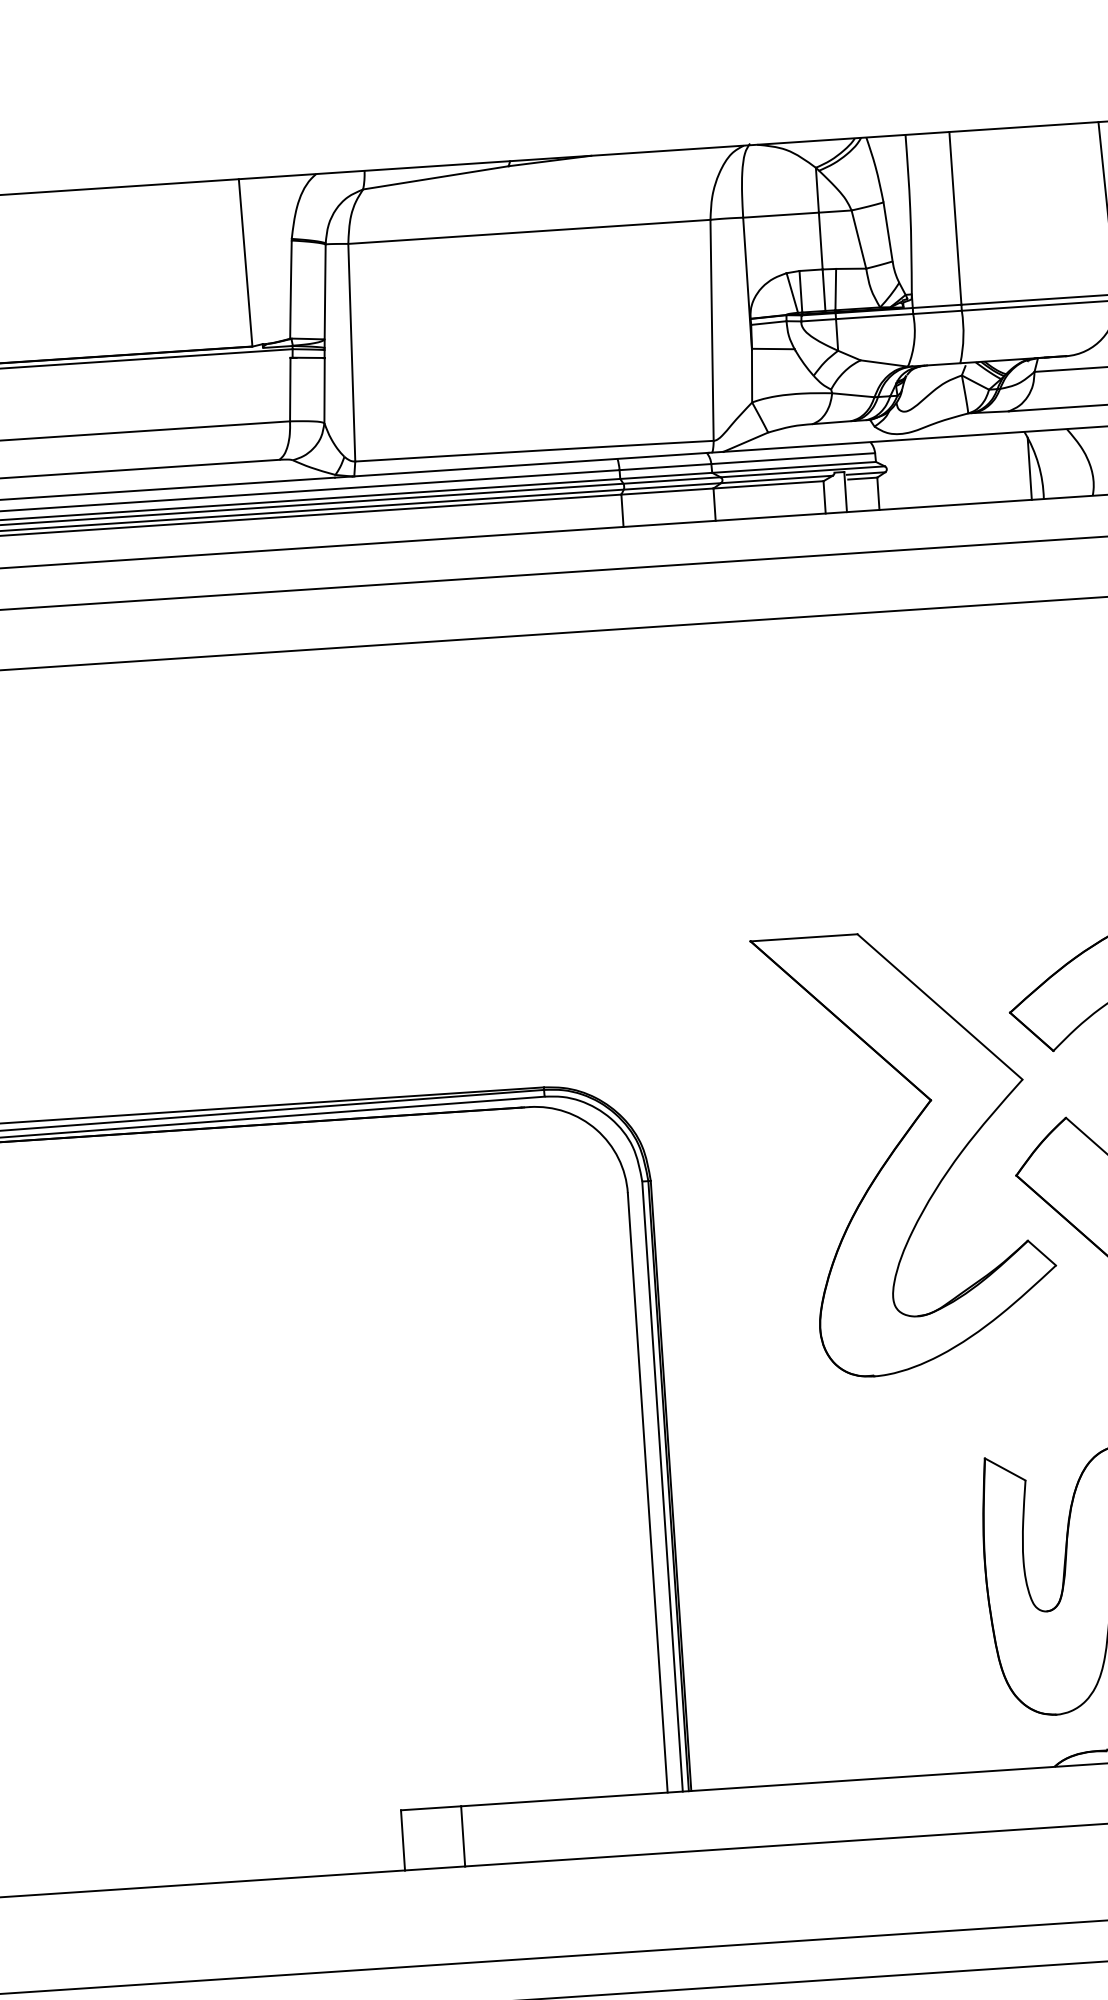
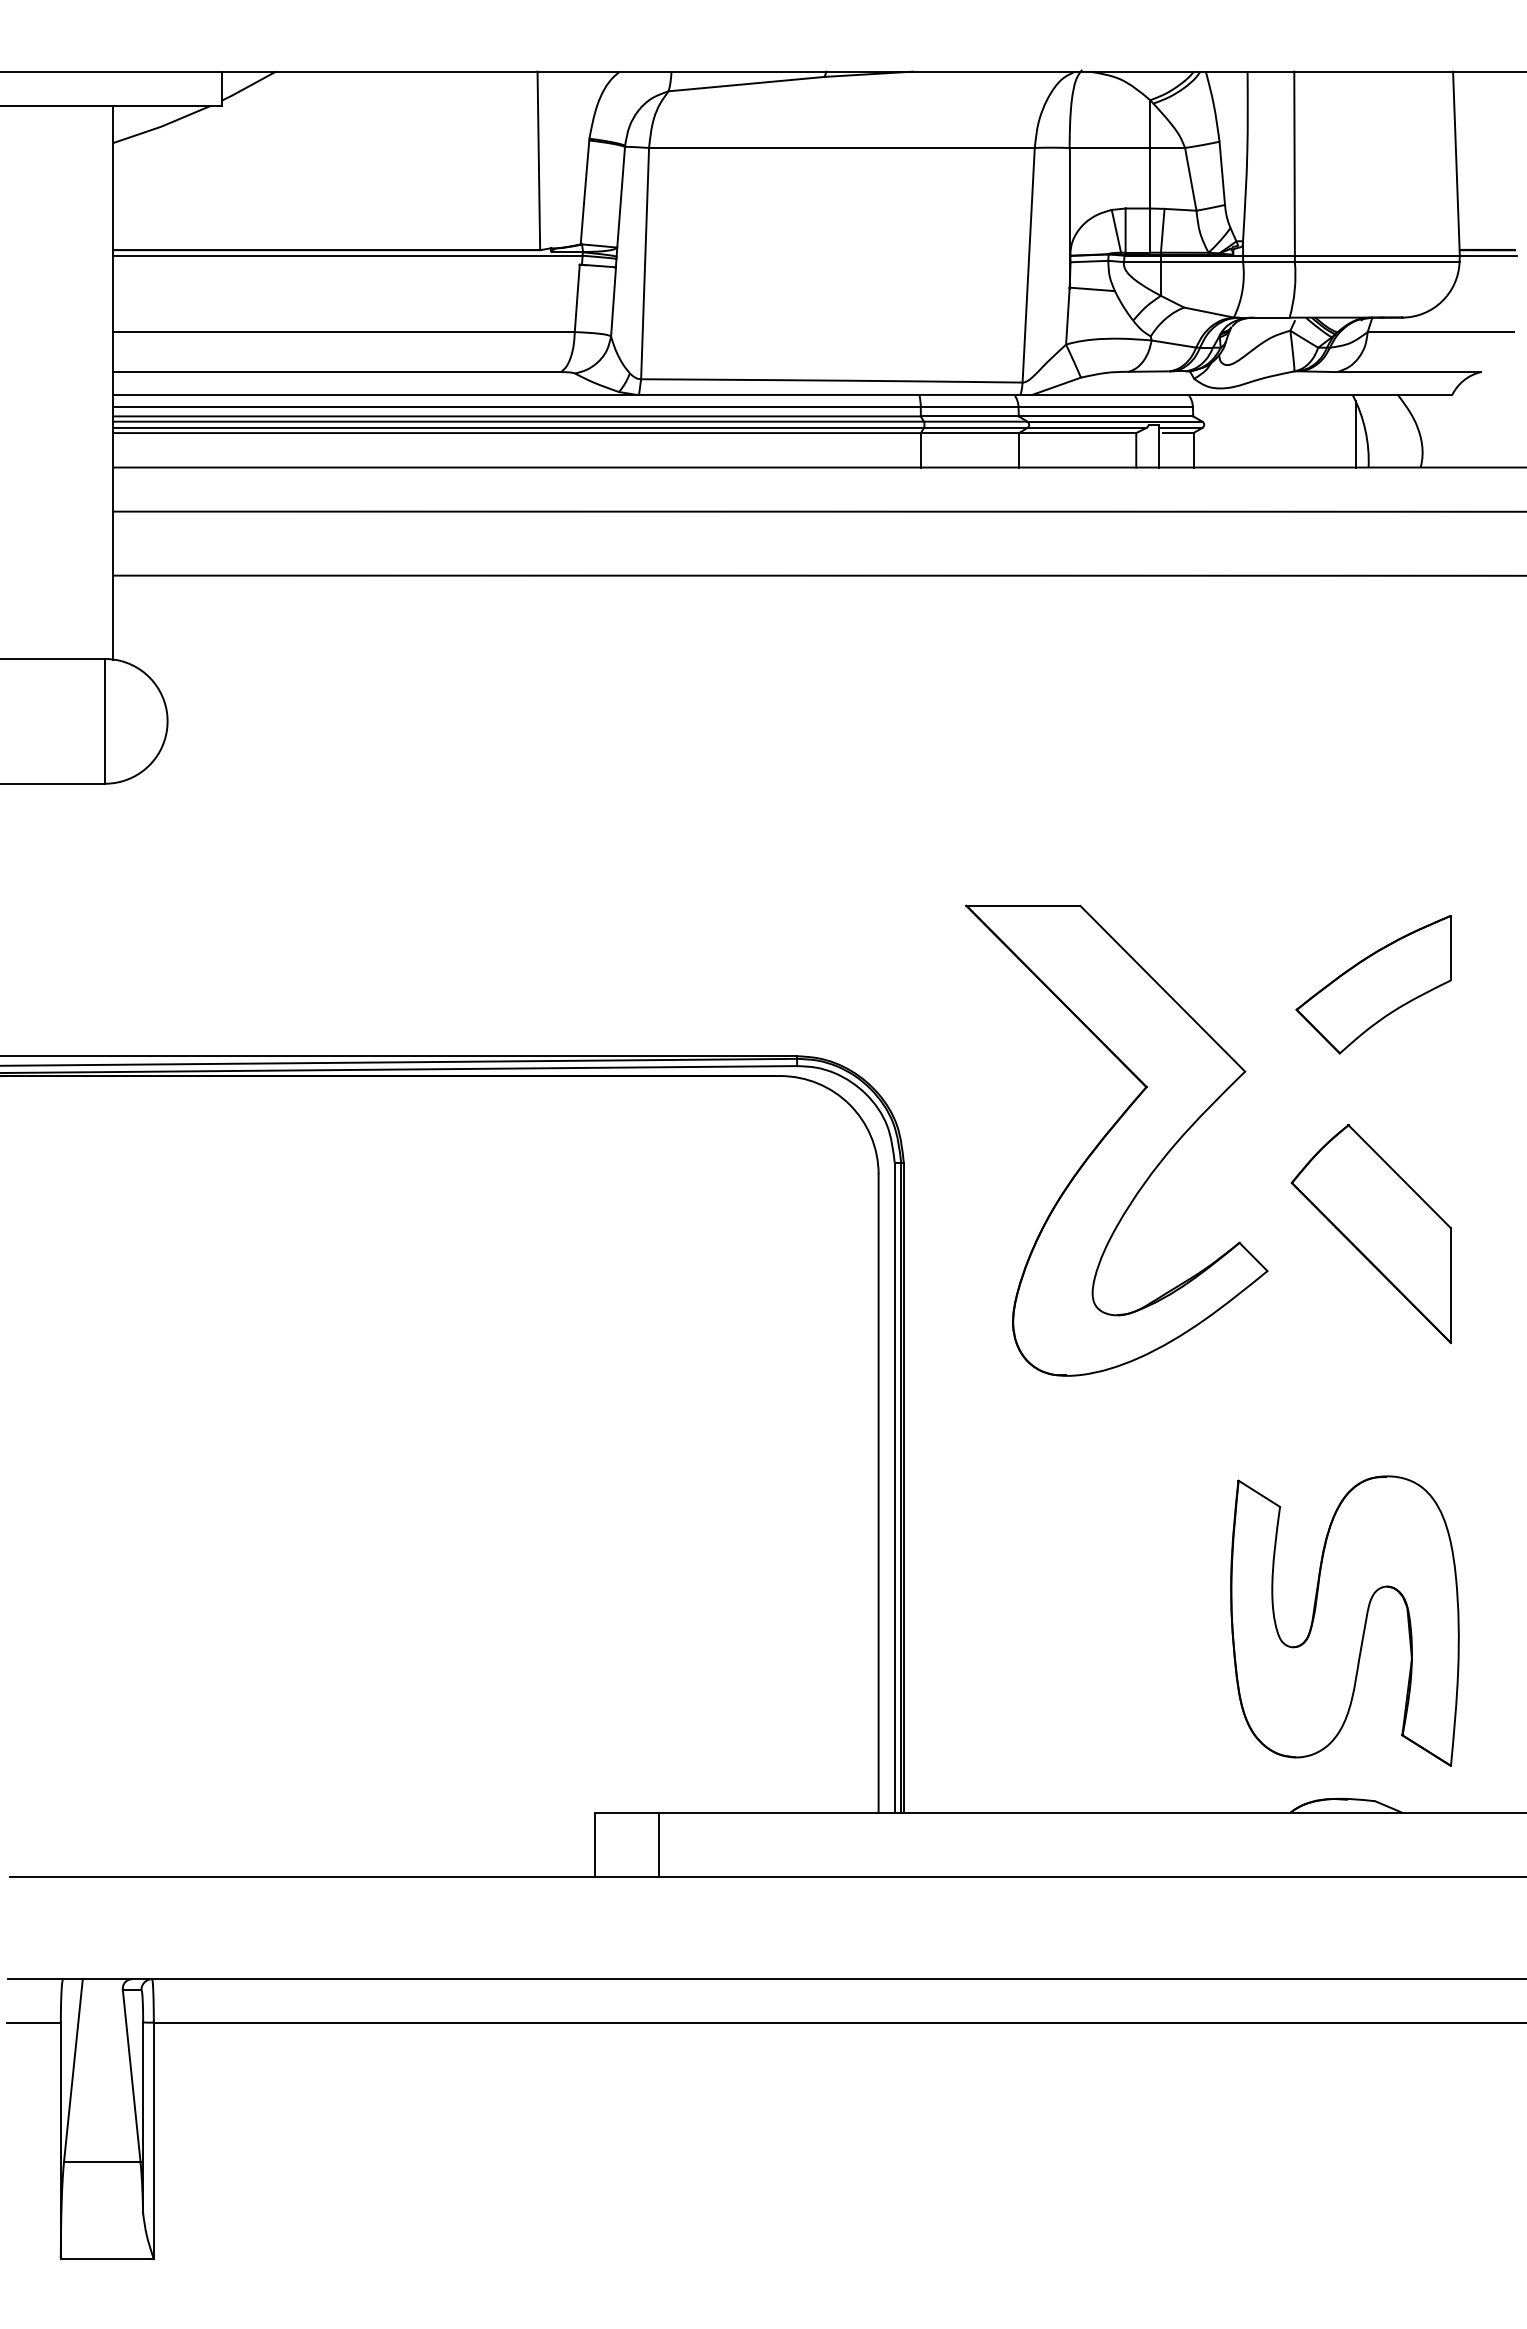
part: (906, 1152) -> (1116, 1140), moved

